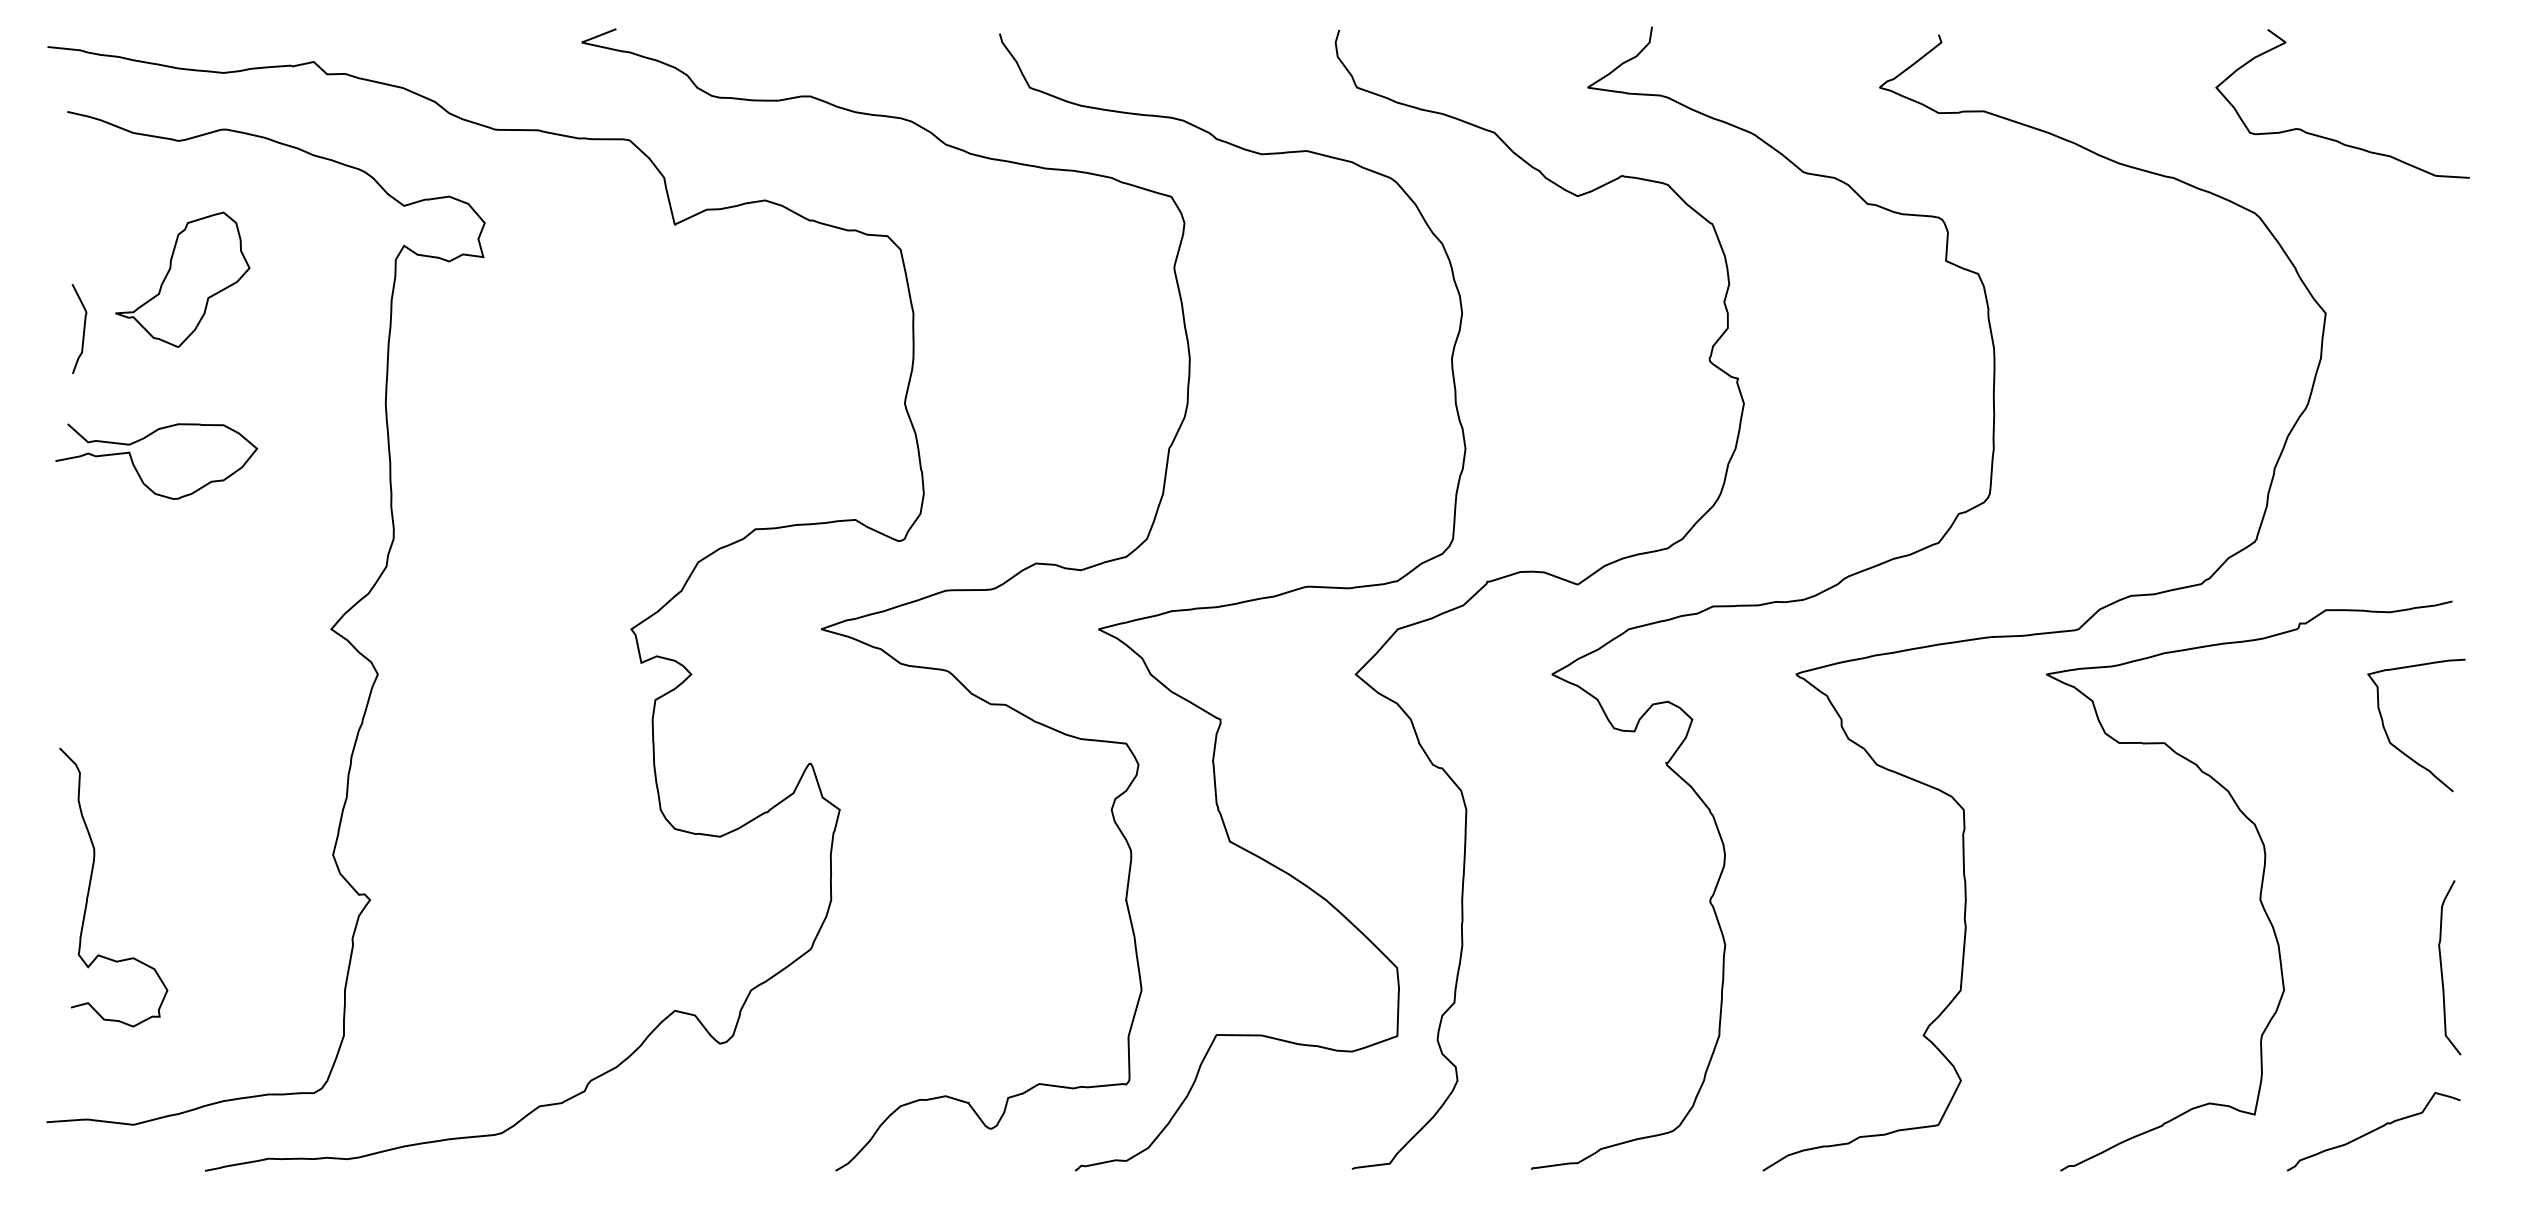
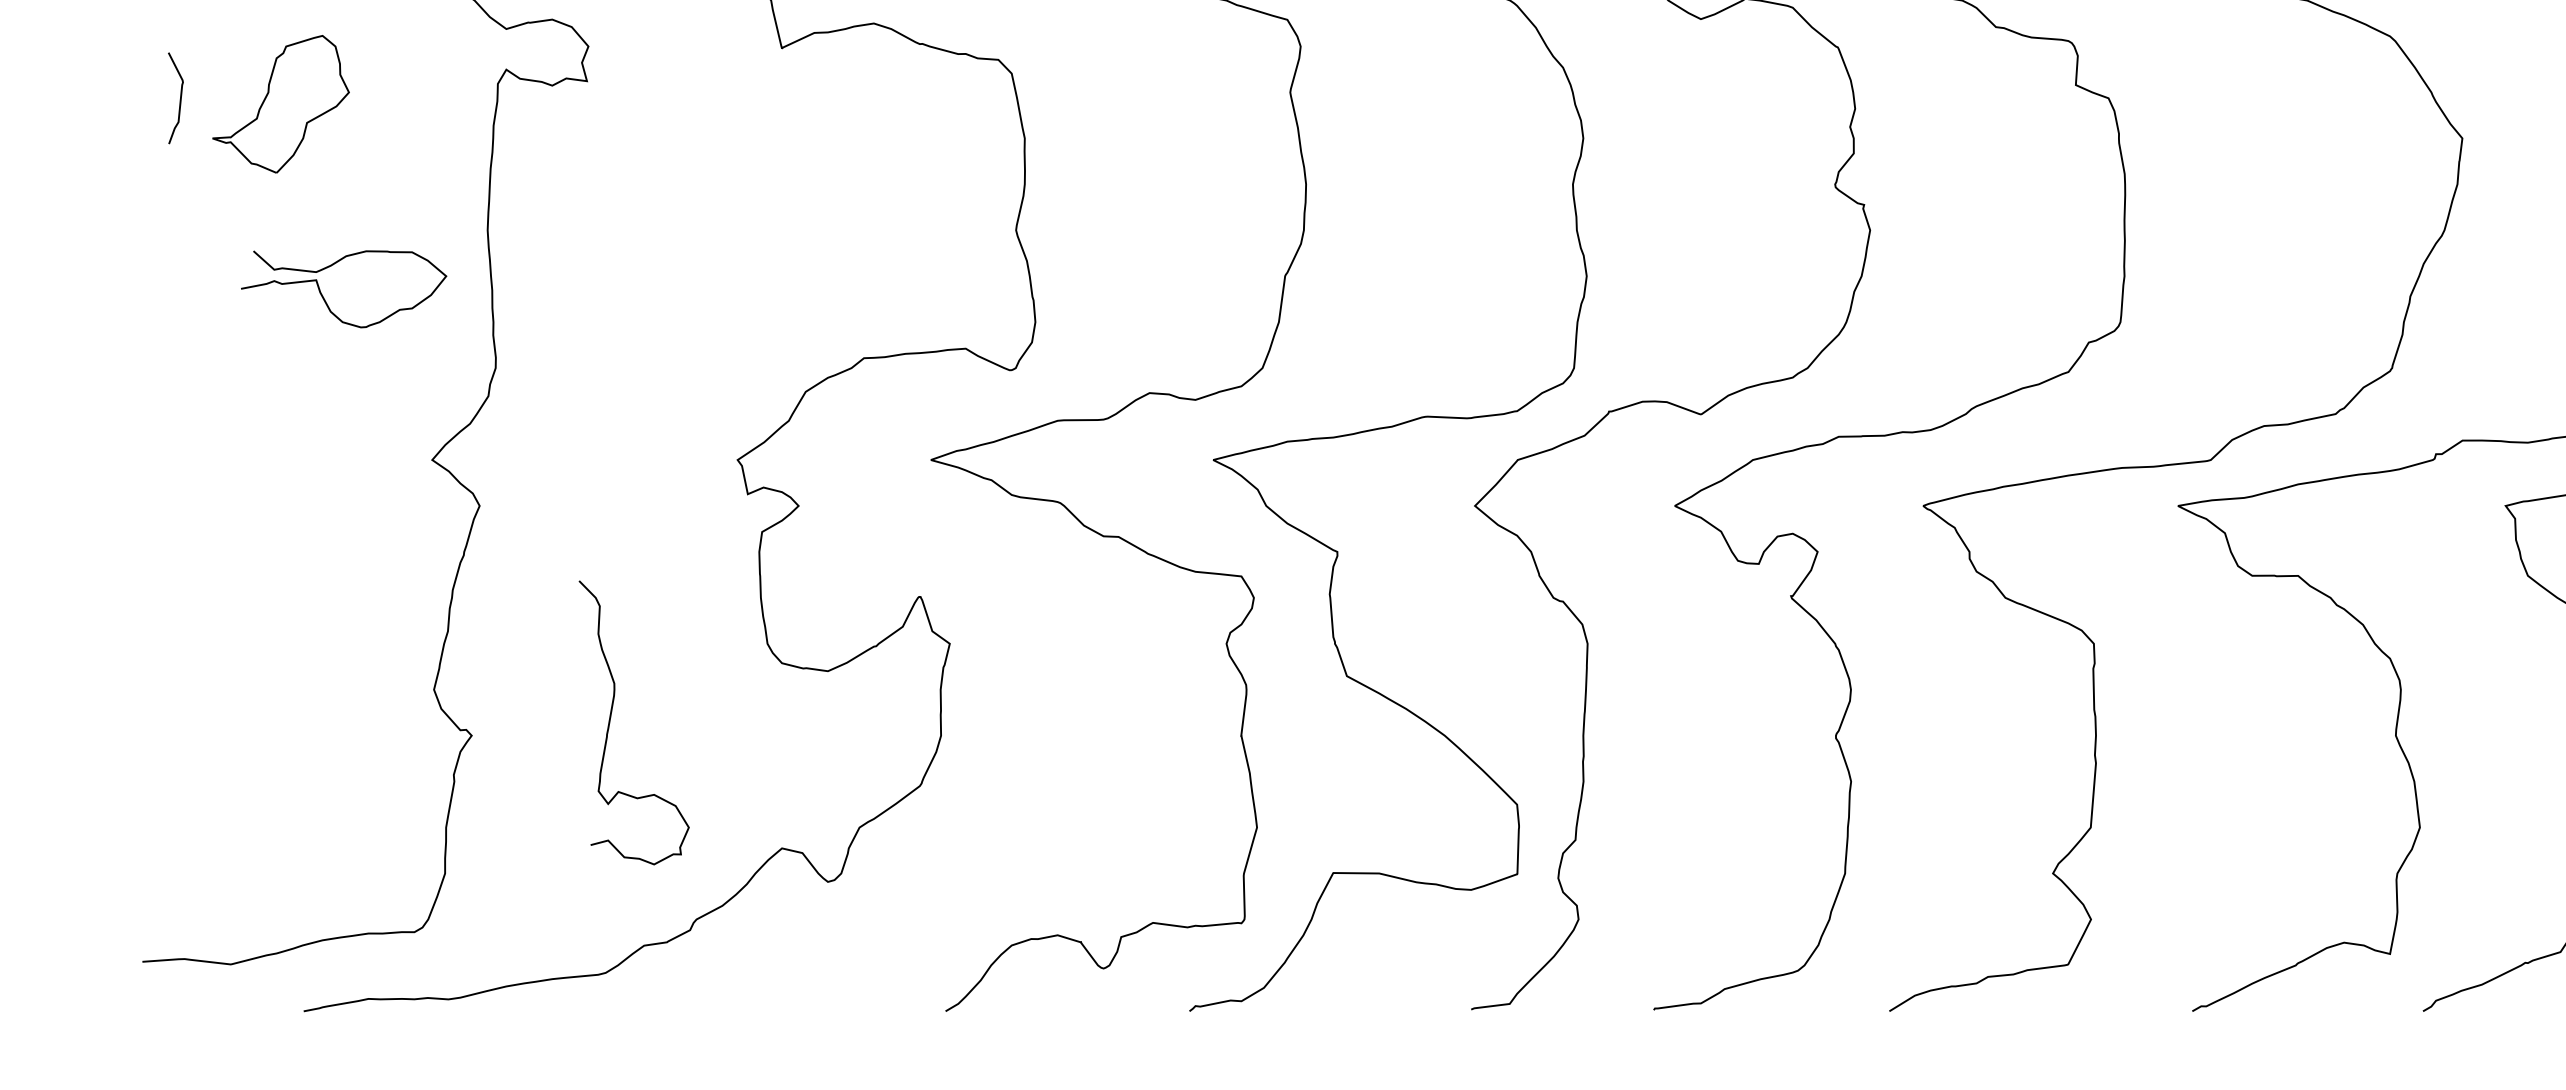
curve: (83, 328) -> (179, 97), moved
curve: (138, 471) -> (325, 299), moved
curve: (91, 882) -> (611, 717), moved

